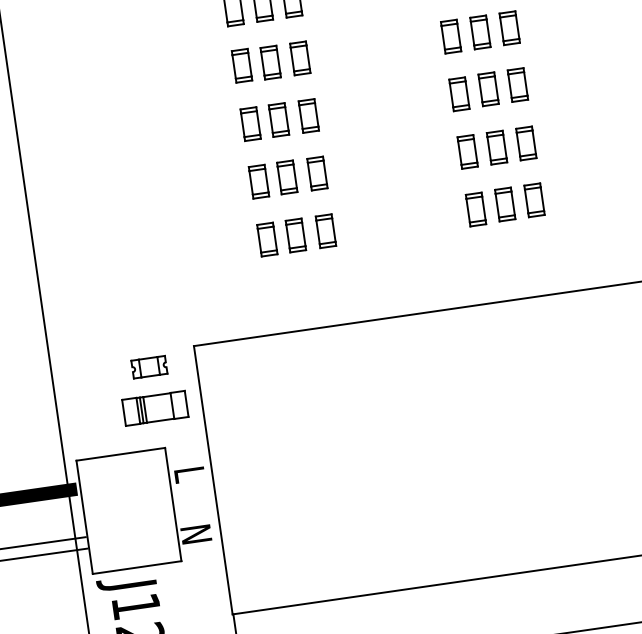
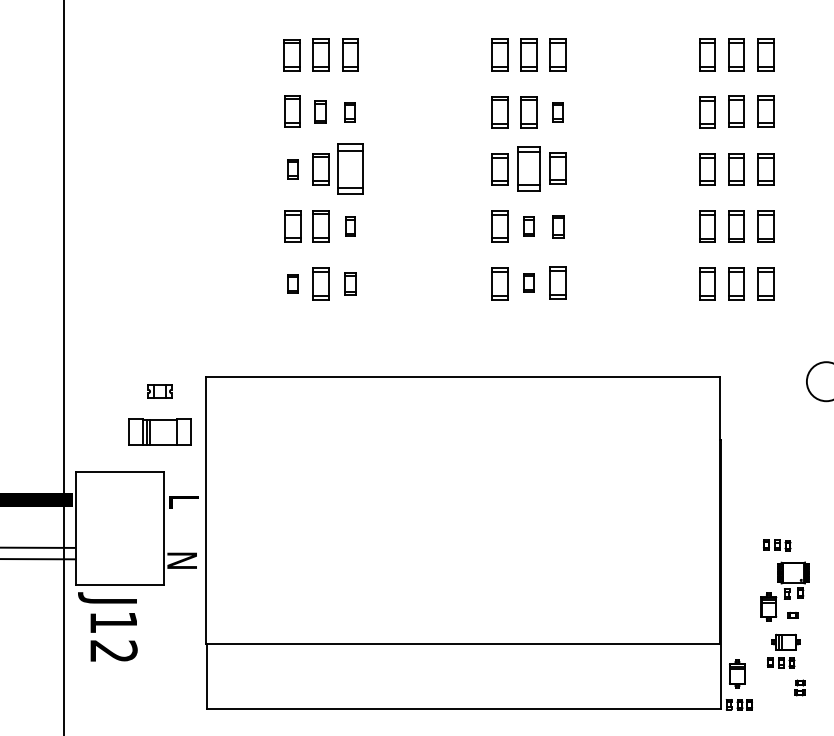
part: (509, 28) -> (557, 112), size x0.6
part: (299, 58) -> (349, 112), size x0.6
part: (270, 62) -> (320, 112), size x0.7
part: (488, 89) -> (528, 168), size x1.4
part: (308, 116) -> (350, 169), size x1.6
part: (250, 124) -> (292, 169), size x0.6
part: (525, 143) -> (557, 226), size x0.7
part: (496, 147) -> (528, 226), size x0.6
part: (317, 173) -> (350, 226), size x0.6
part: (504, 203) -> (528, 282), size x0.6
part: (325, 230) -> (350, 283), size x0.7
part: (267, 239) -> (292, 283), size x0.6
part: (148, 367) -> (159, 391), size x0.7

